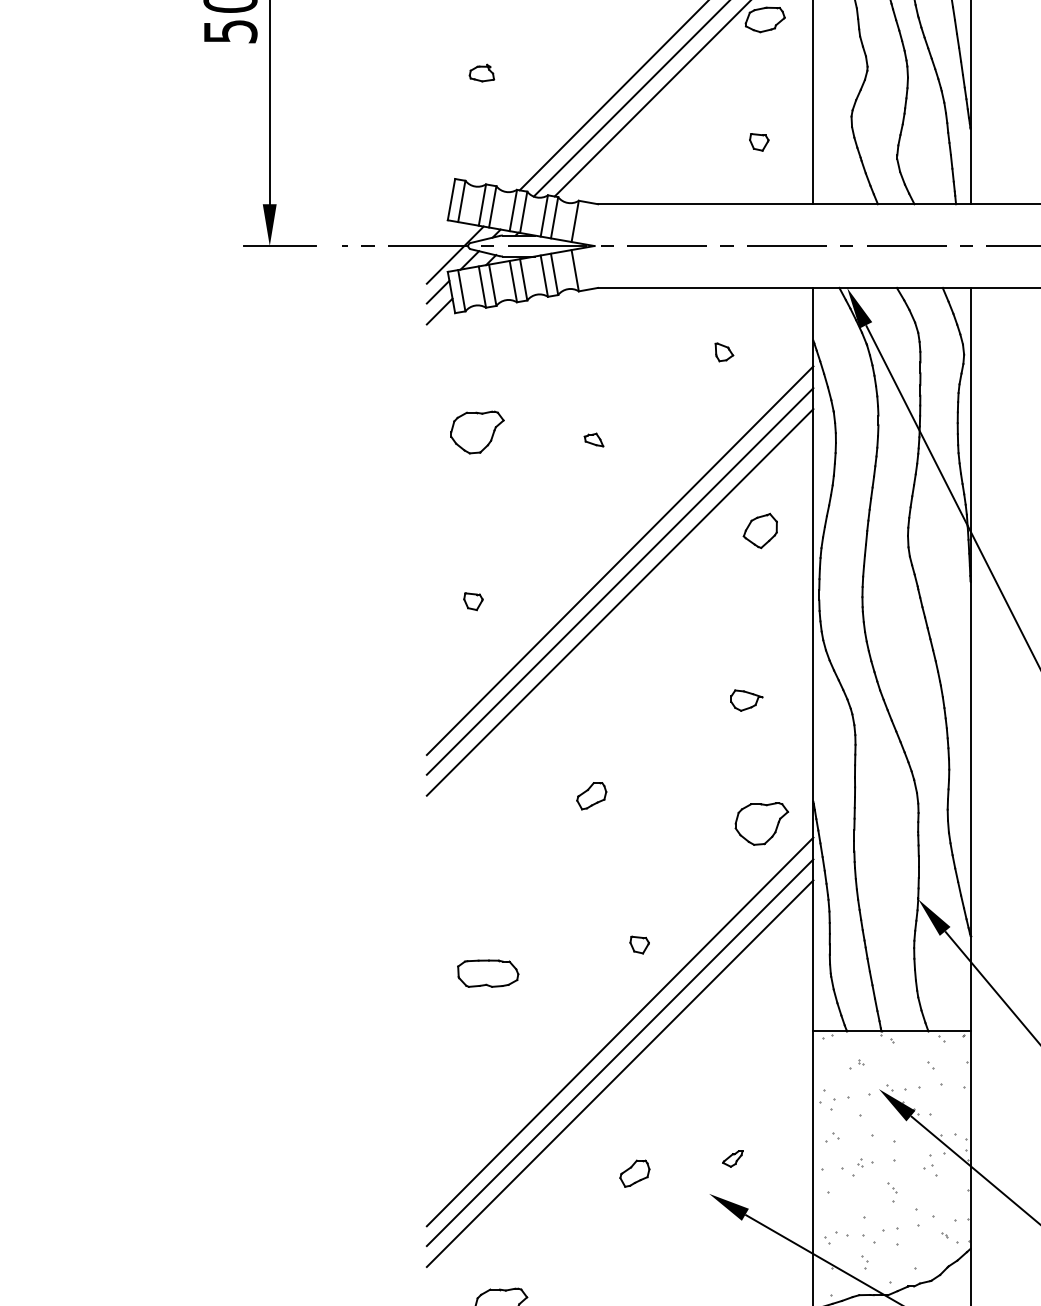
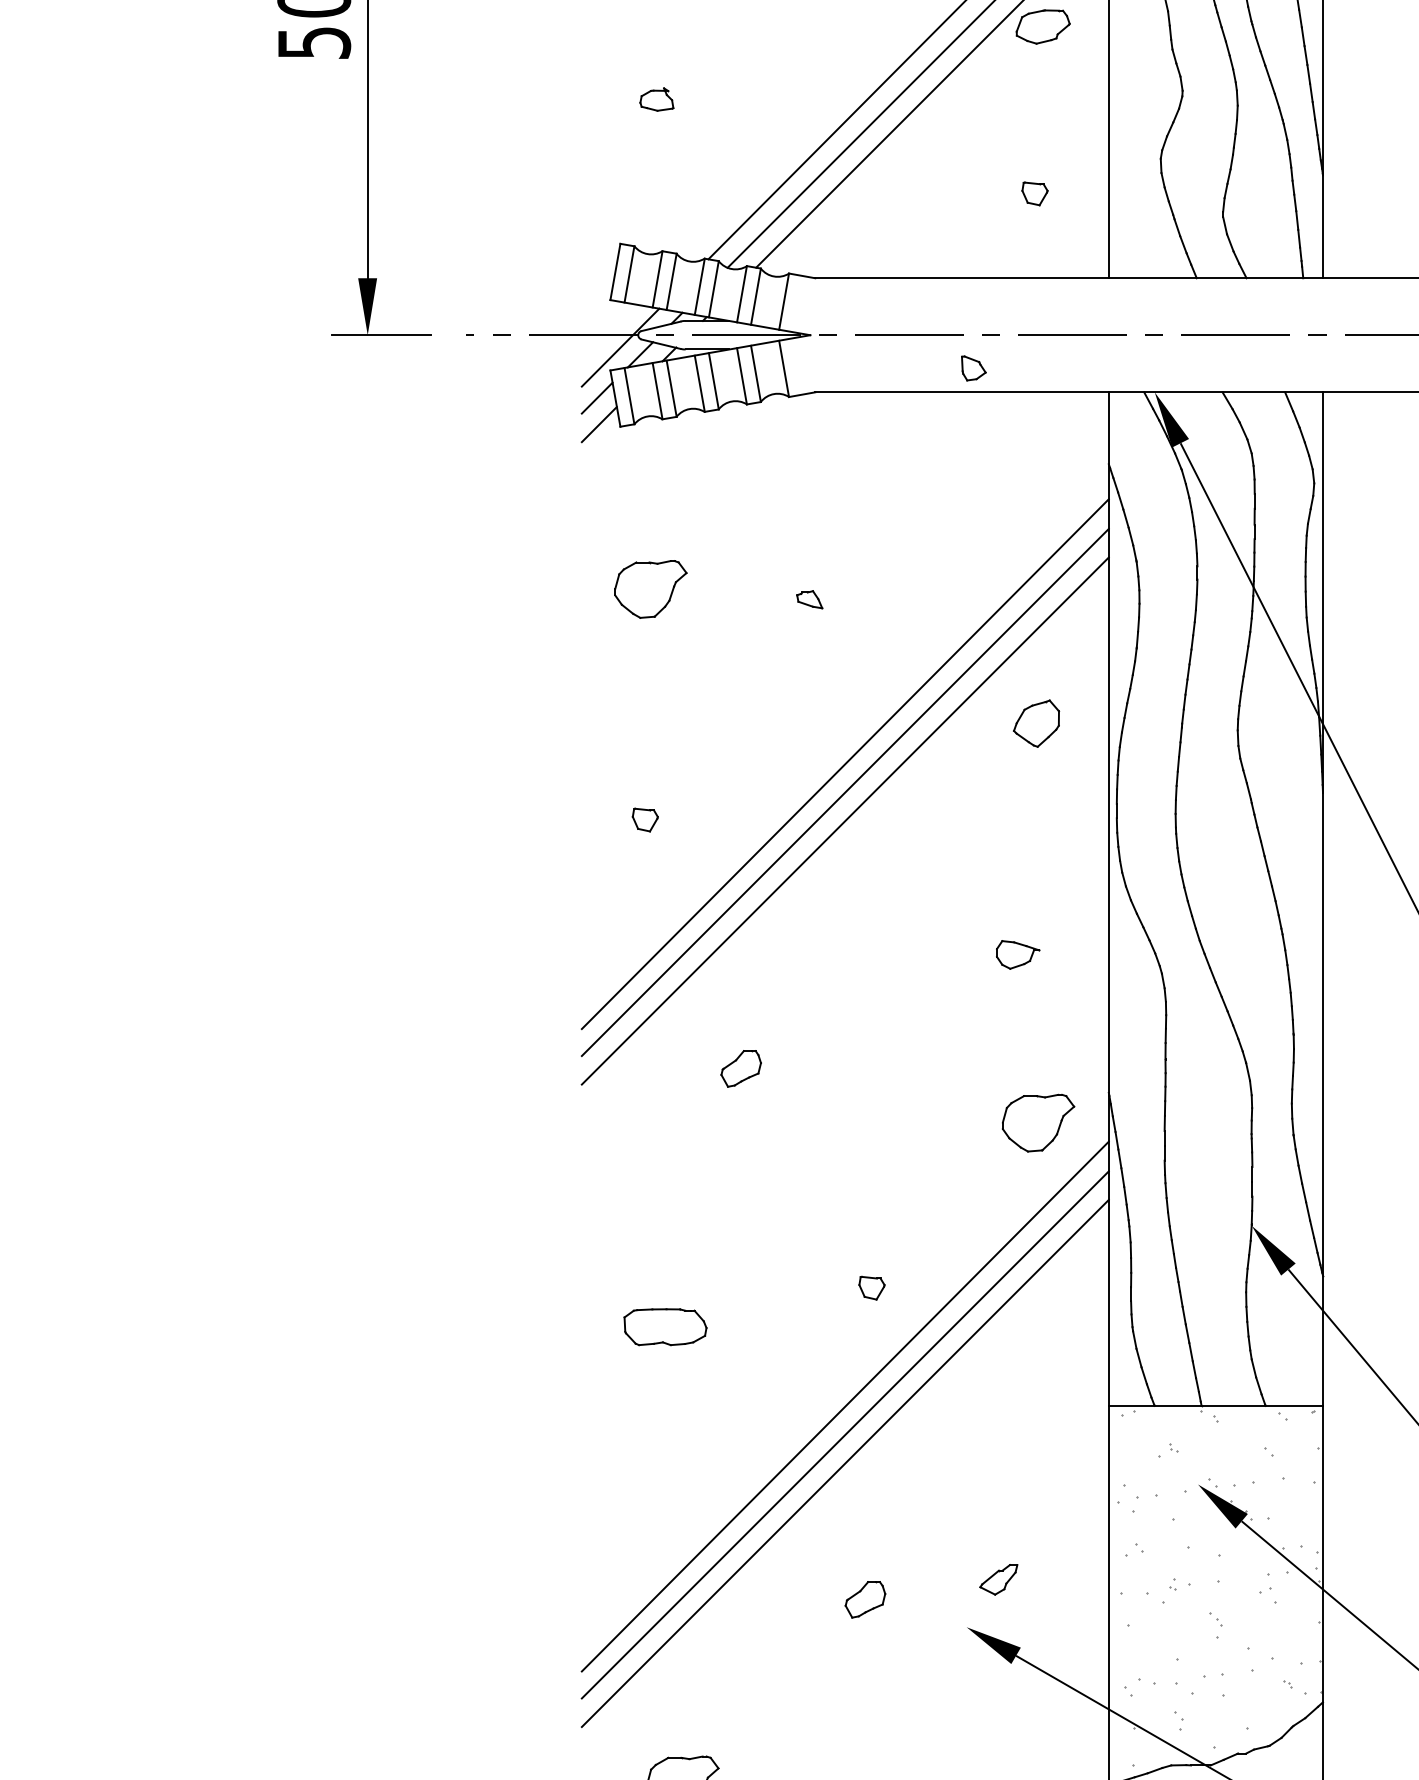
part: (724, 352) -> (973, 368), moved
part: (591, 796) -> (740, 1069), moved
part: (732, 1158) -> (998, 1579), size x1.4

